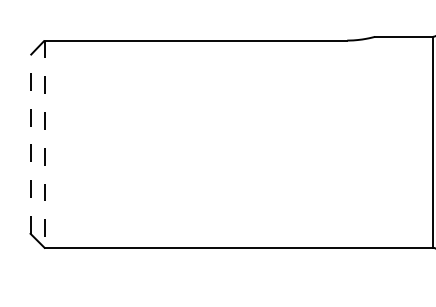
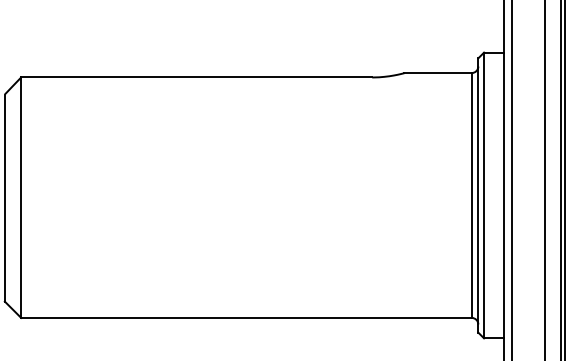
line: (30, 144) -> (4, 198), dashed -> solid
line: (44, 144) -> (21, 198), dashed -> solid

